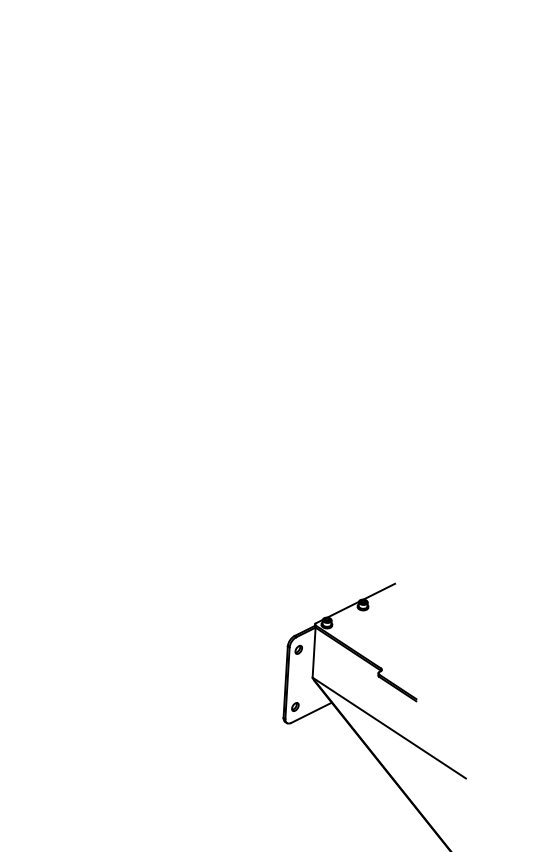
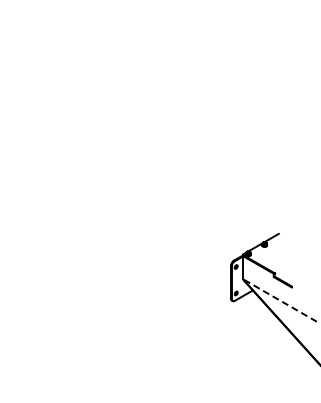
line: (387, 727) -> (279, 300), solid -> dashed

